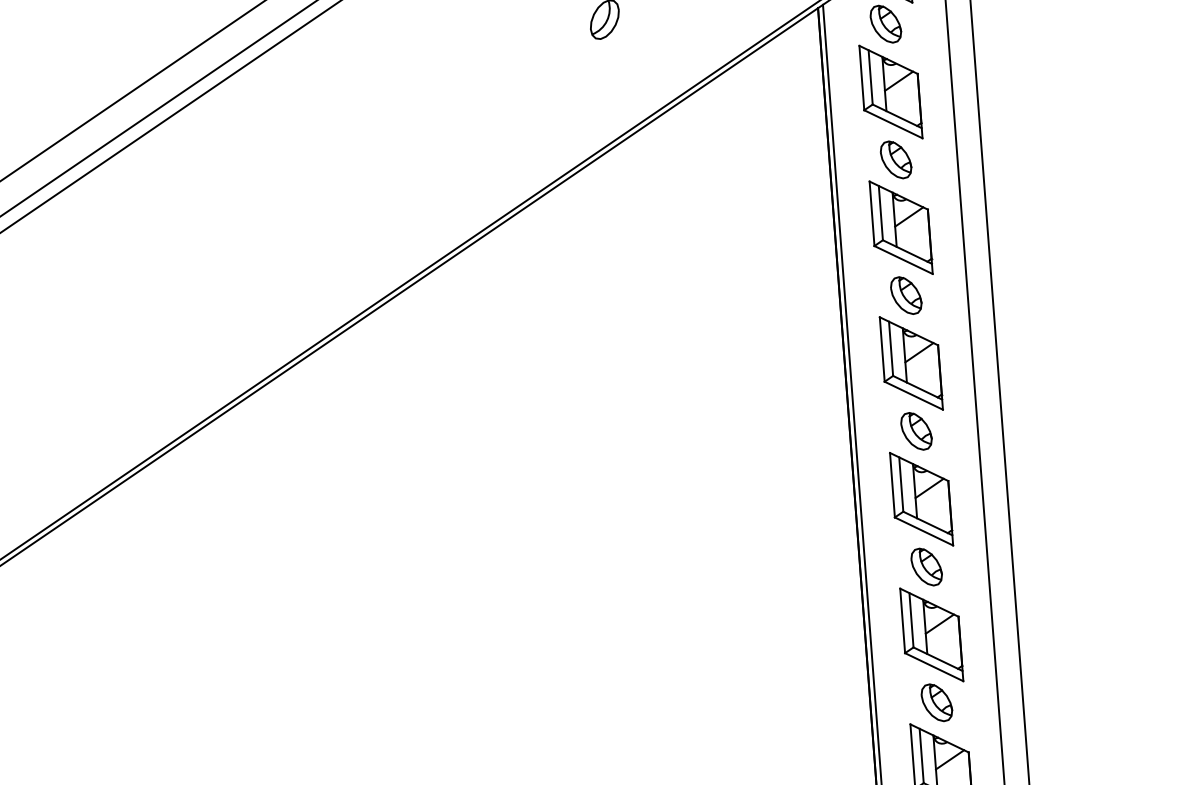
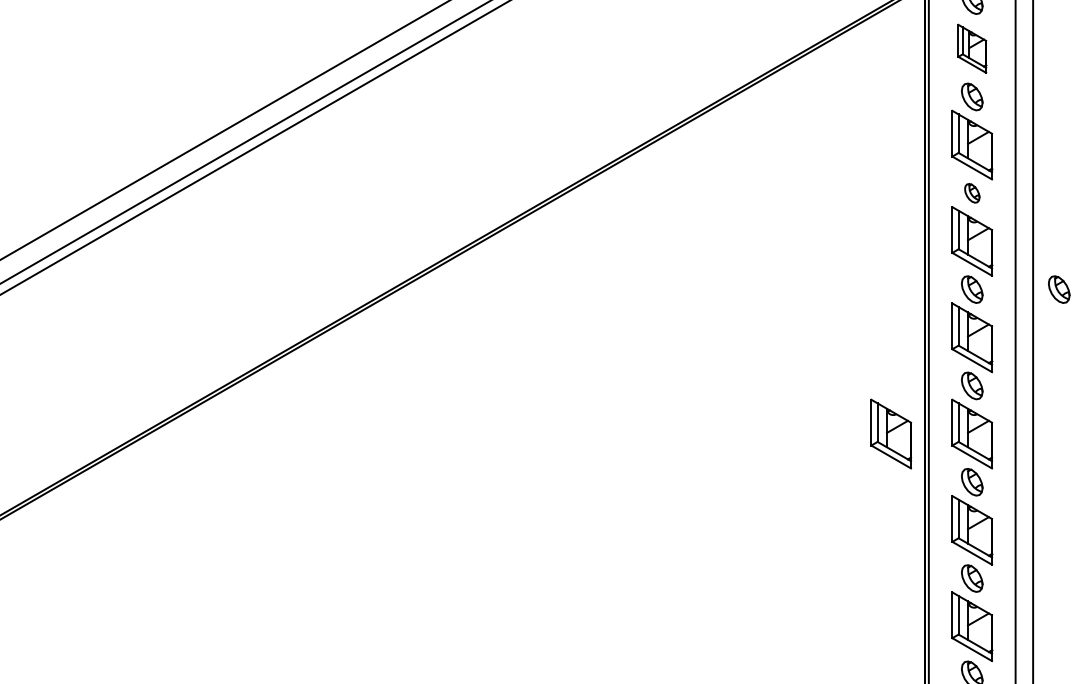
part: (891, 91) -> (972, 48), size x0.7
part: (906, 295) -> (972, 193), size x0.7
part: (1039, 421) -> (1059, 289), added
part: (818, 642) -> (891, 433), added

